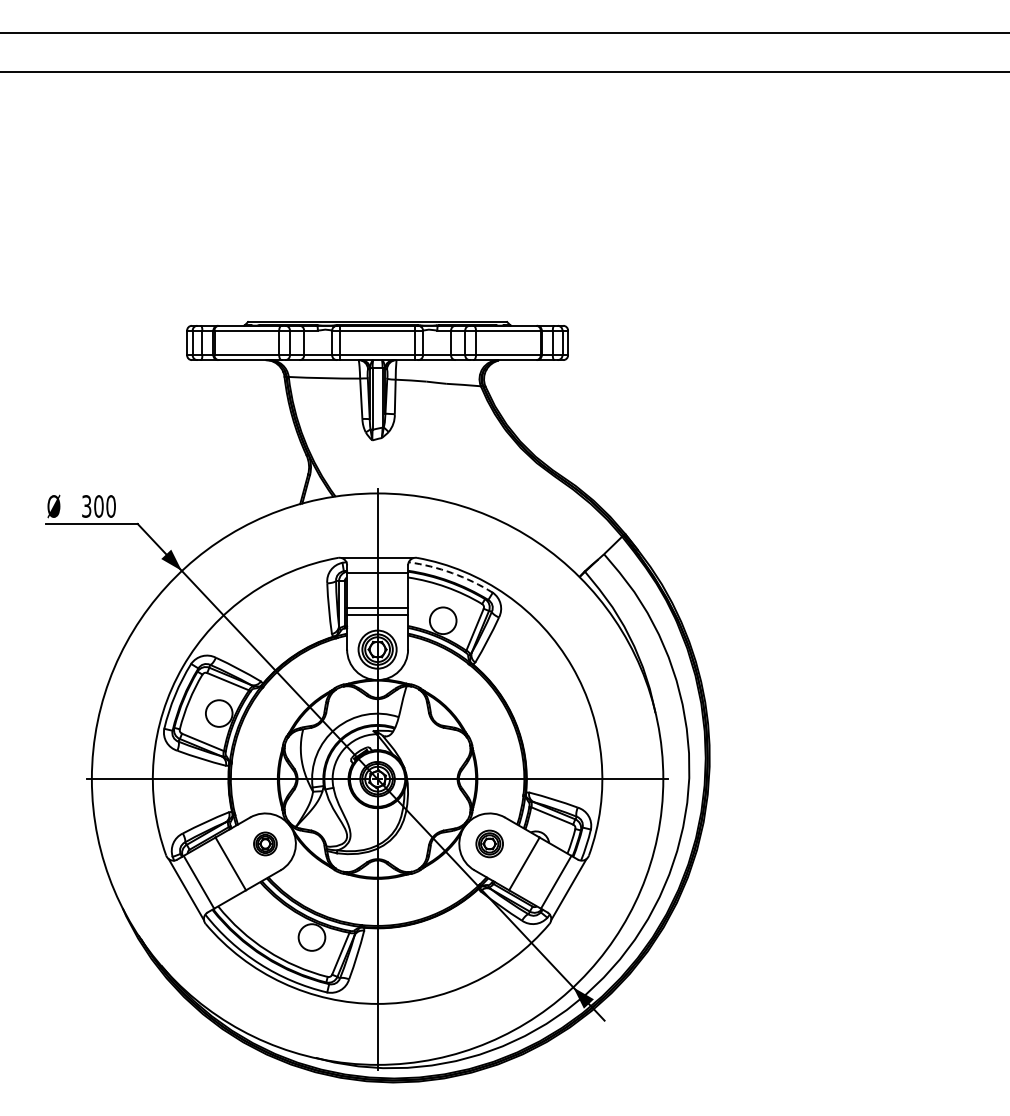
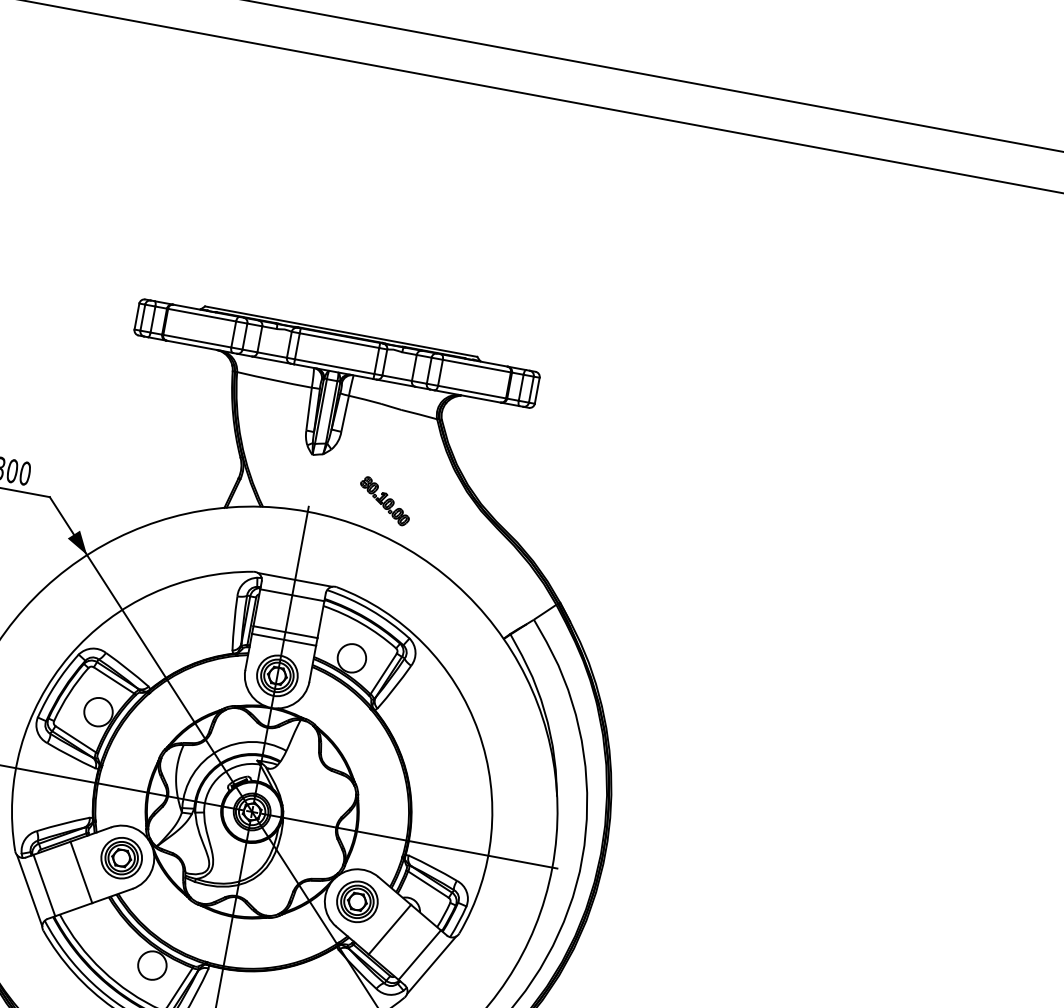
part: (446, 470) -> (384, 501), added
arc: (452, 573) -> (370, 610), dashed -> solid
part: (265, 843) -> (121, 857), size x1.67
part: (489, 843) -> (357, 901), size x1.43

